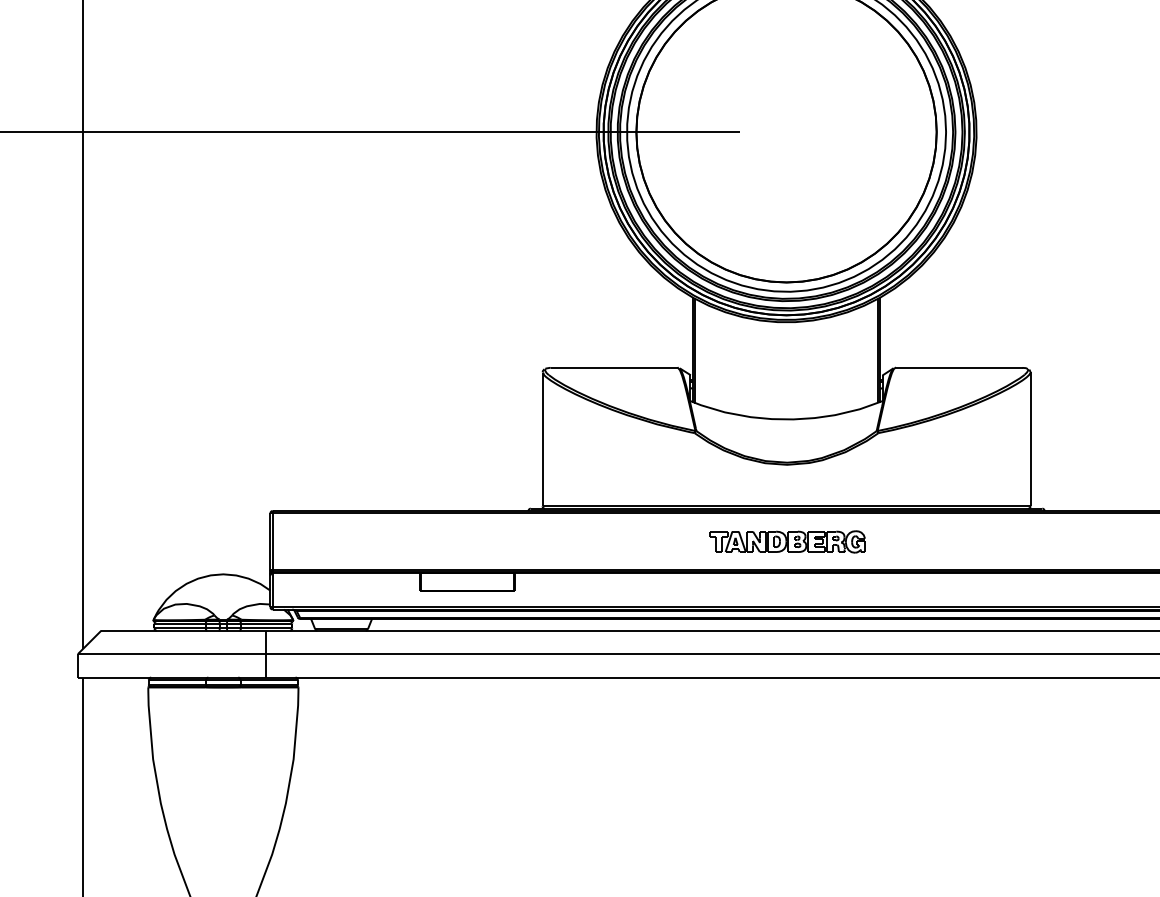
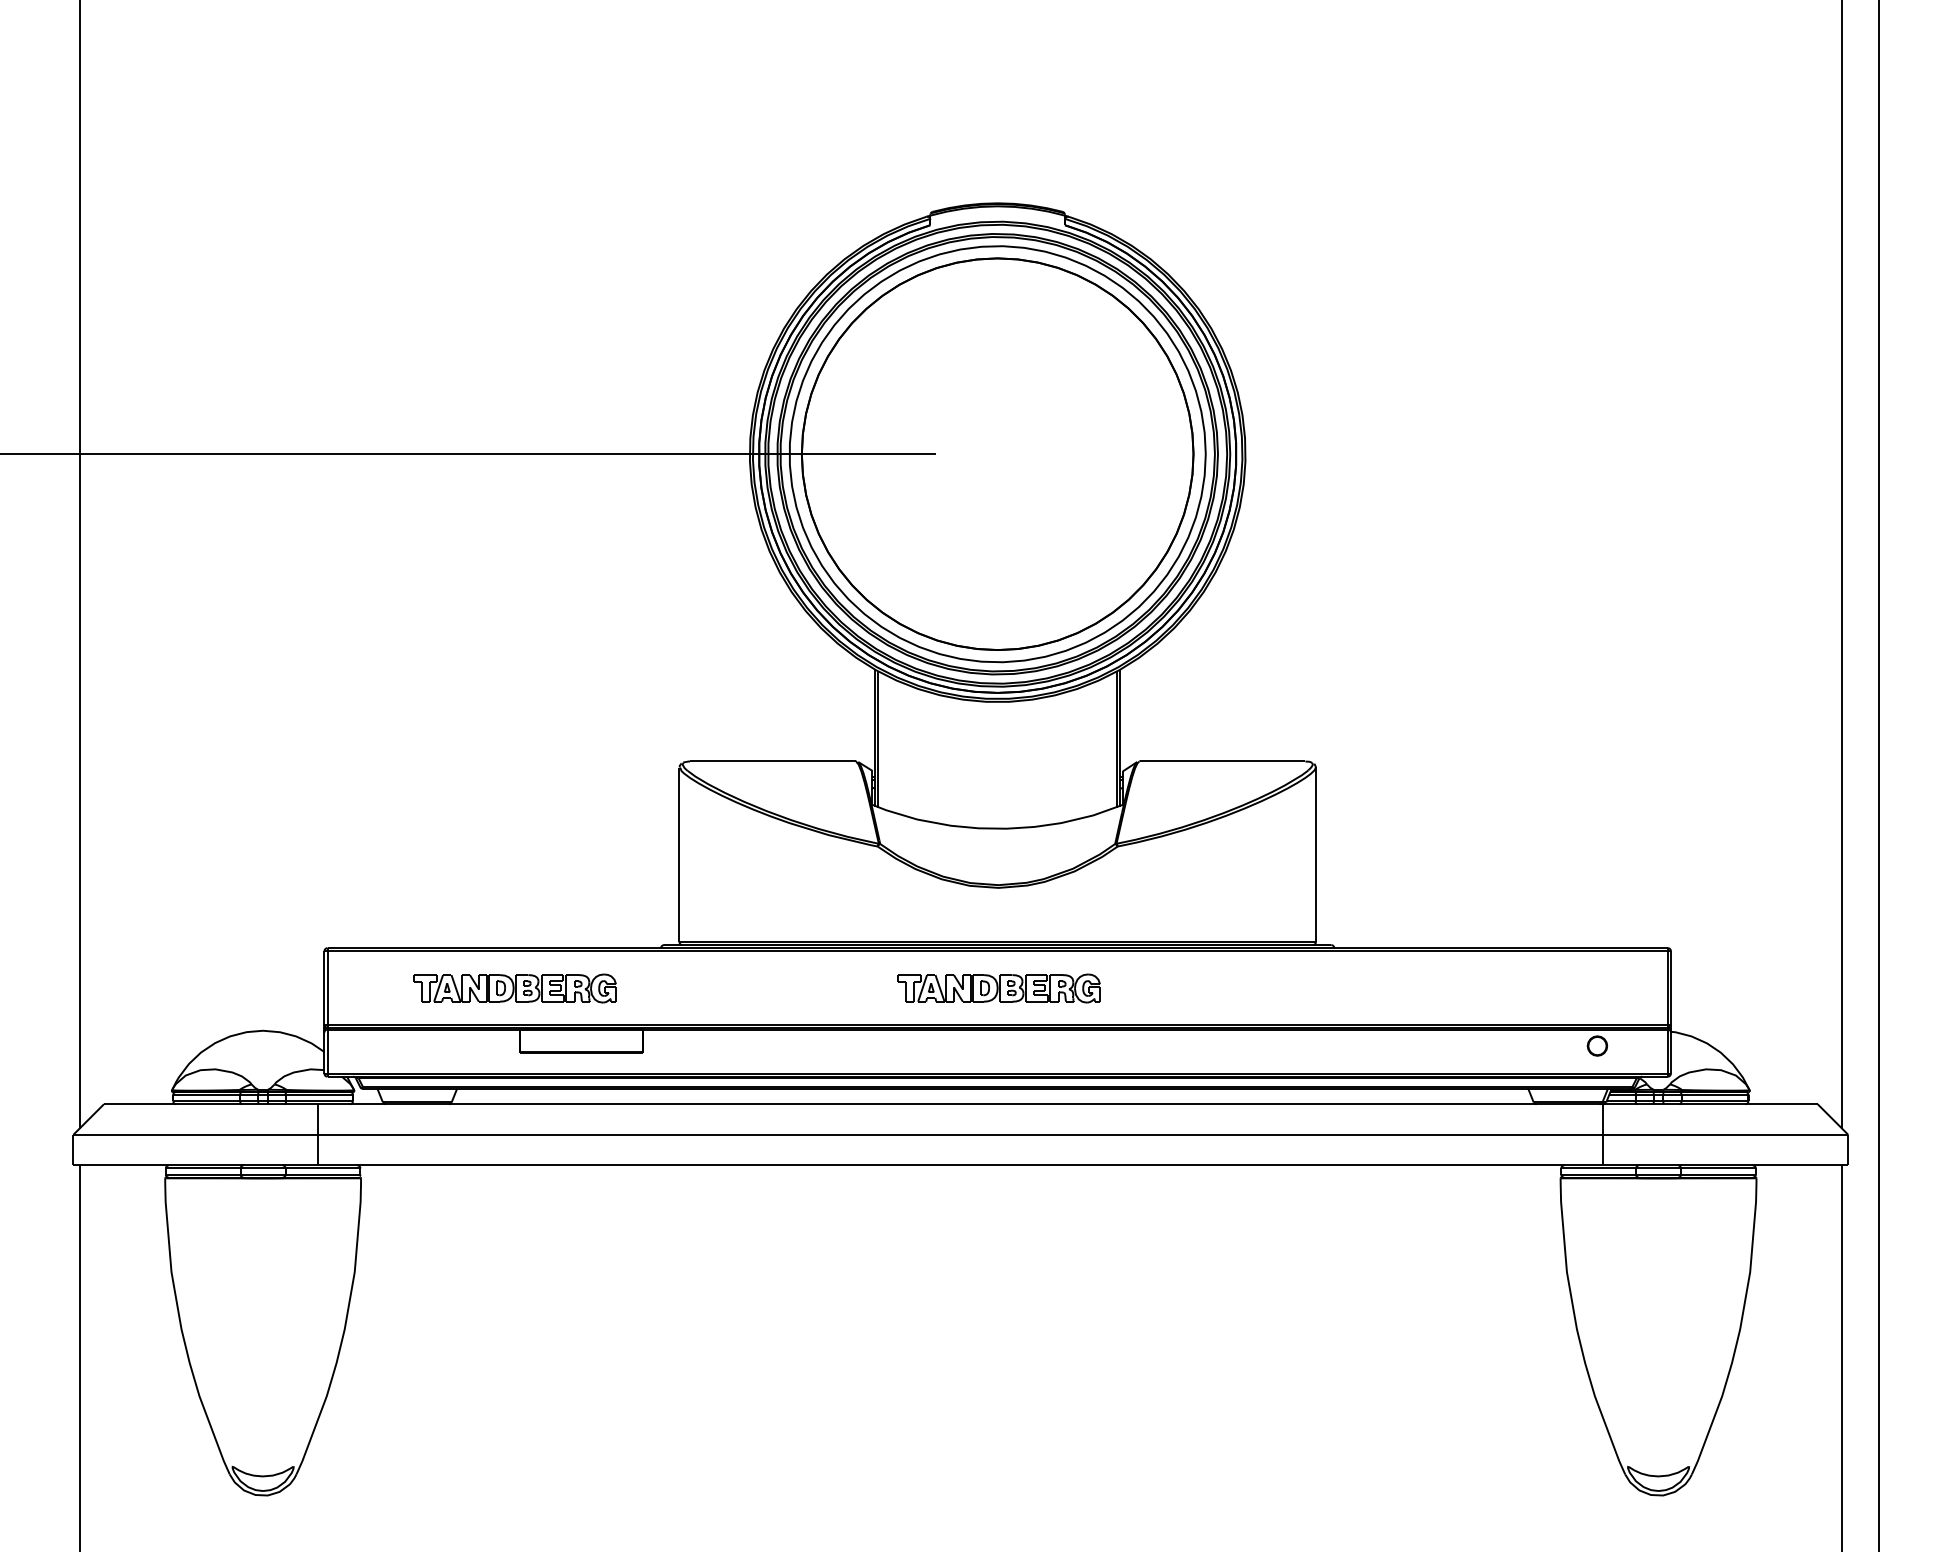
part: (416, 541) -> (514, 988), added

